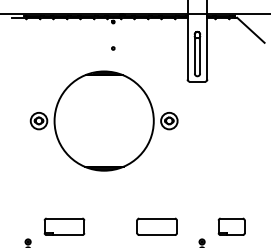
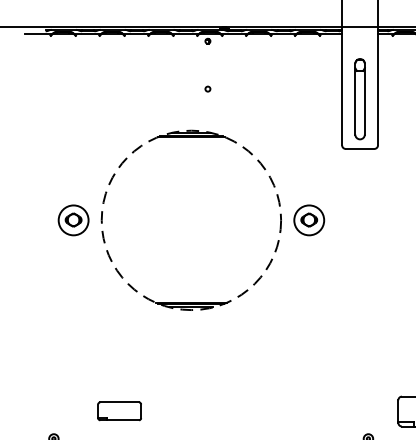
circle: (103, 120) -> (190, 219), solid -> dashed
part: (64, 226) -> (119, 410), size x0.6
part: (156, 226) -> (285, 410), removed

